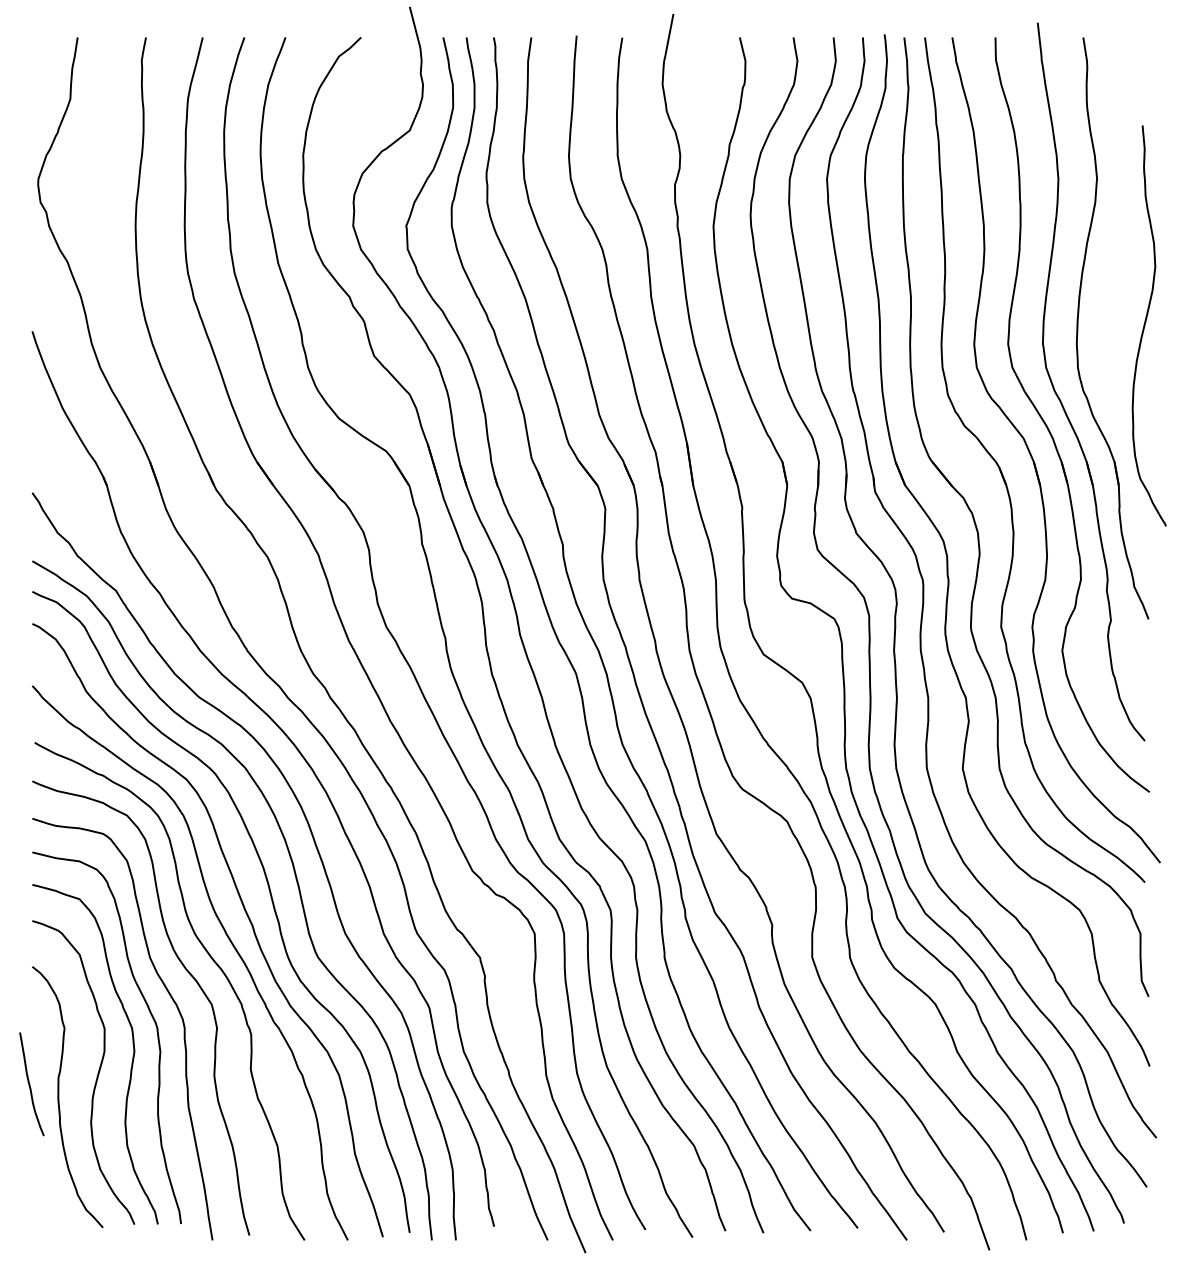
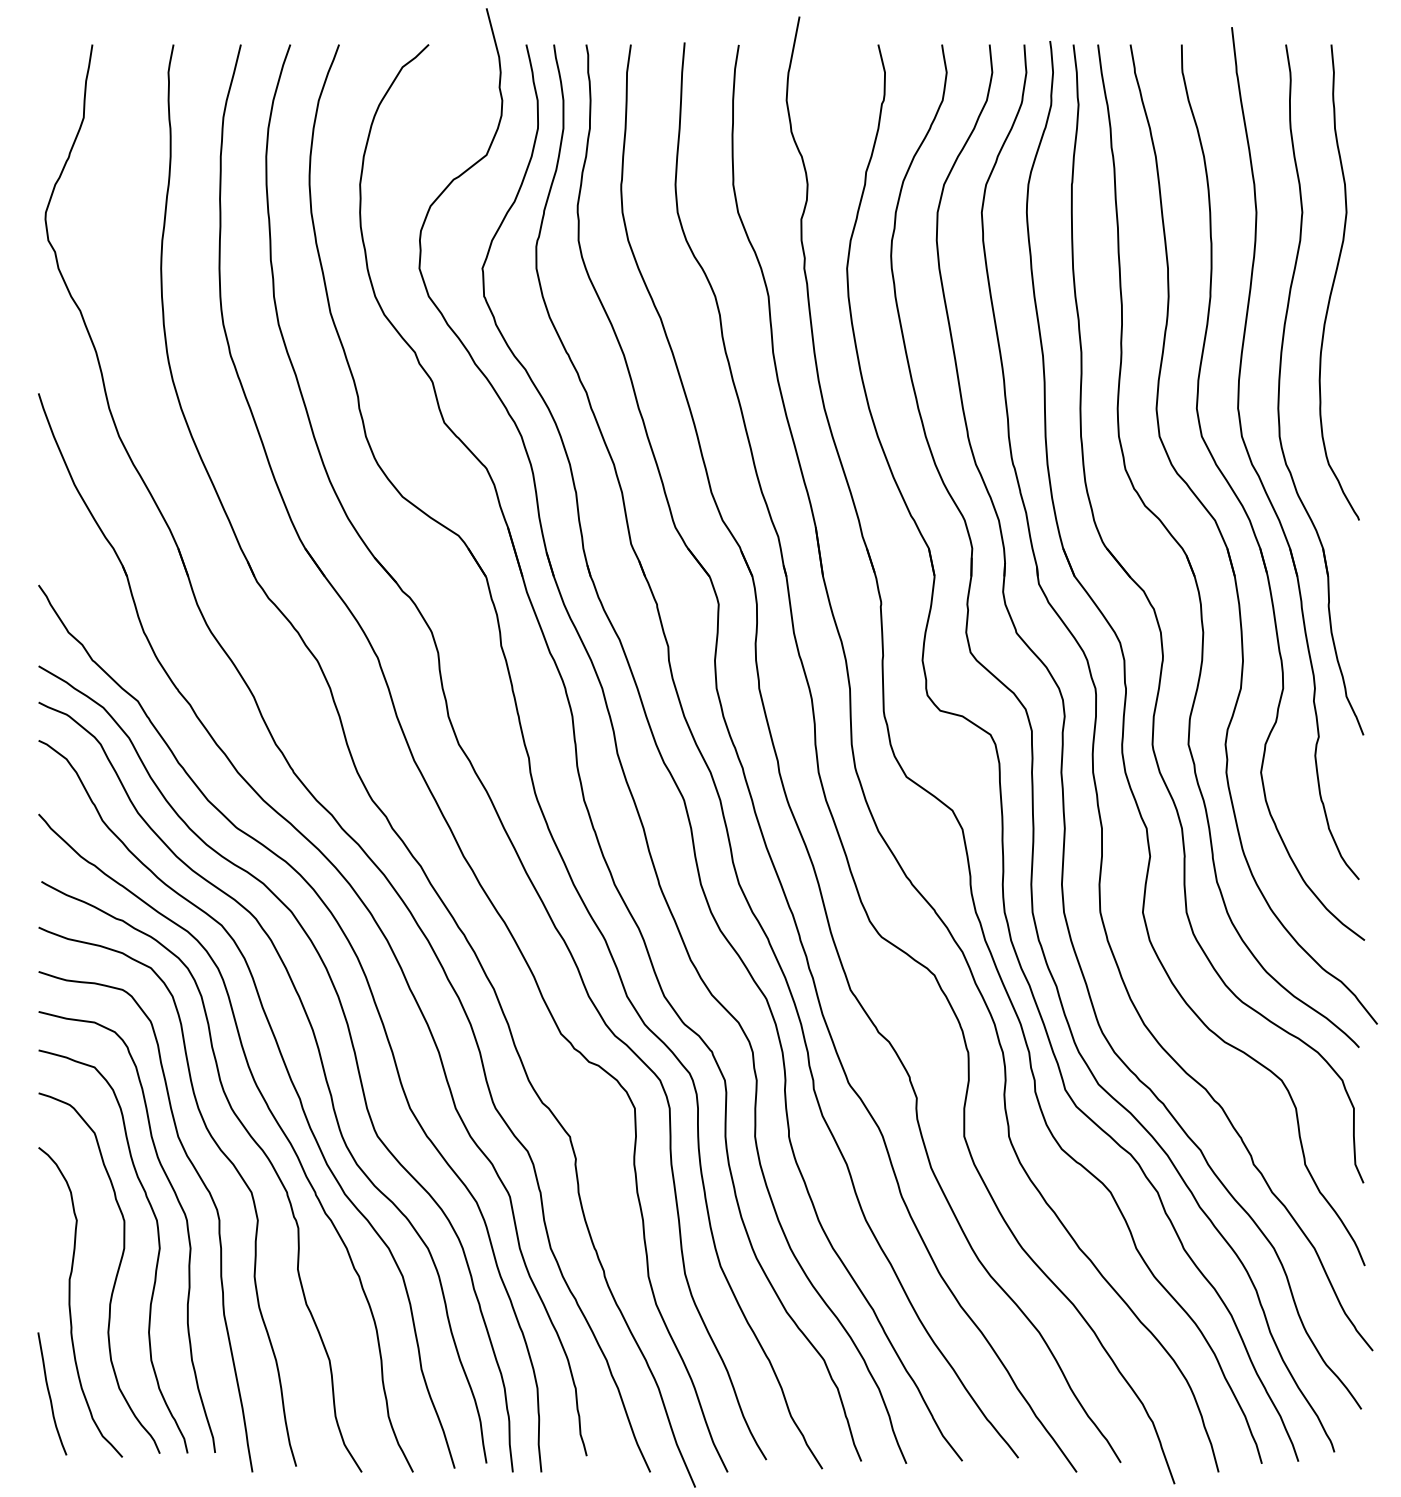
curve: (1145, 325) -> (1334, 282), moved
curve: (30, 1084) -> (50, 1394), moved

